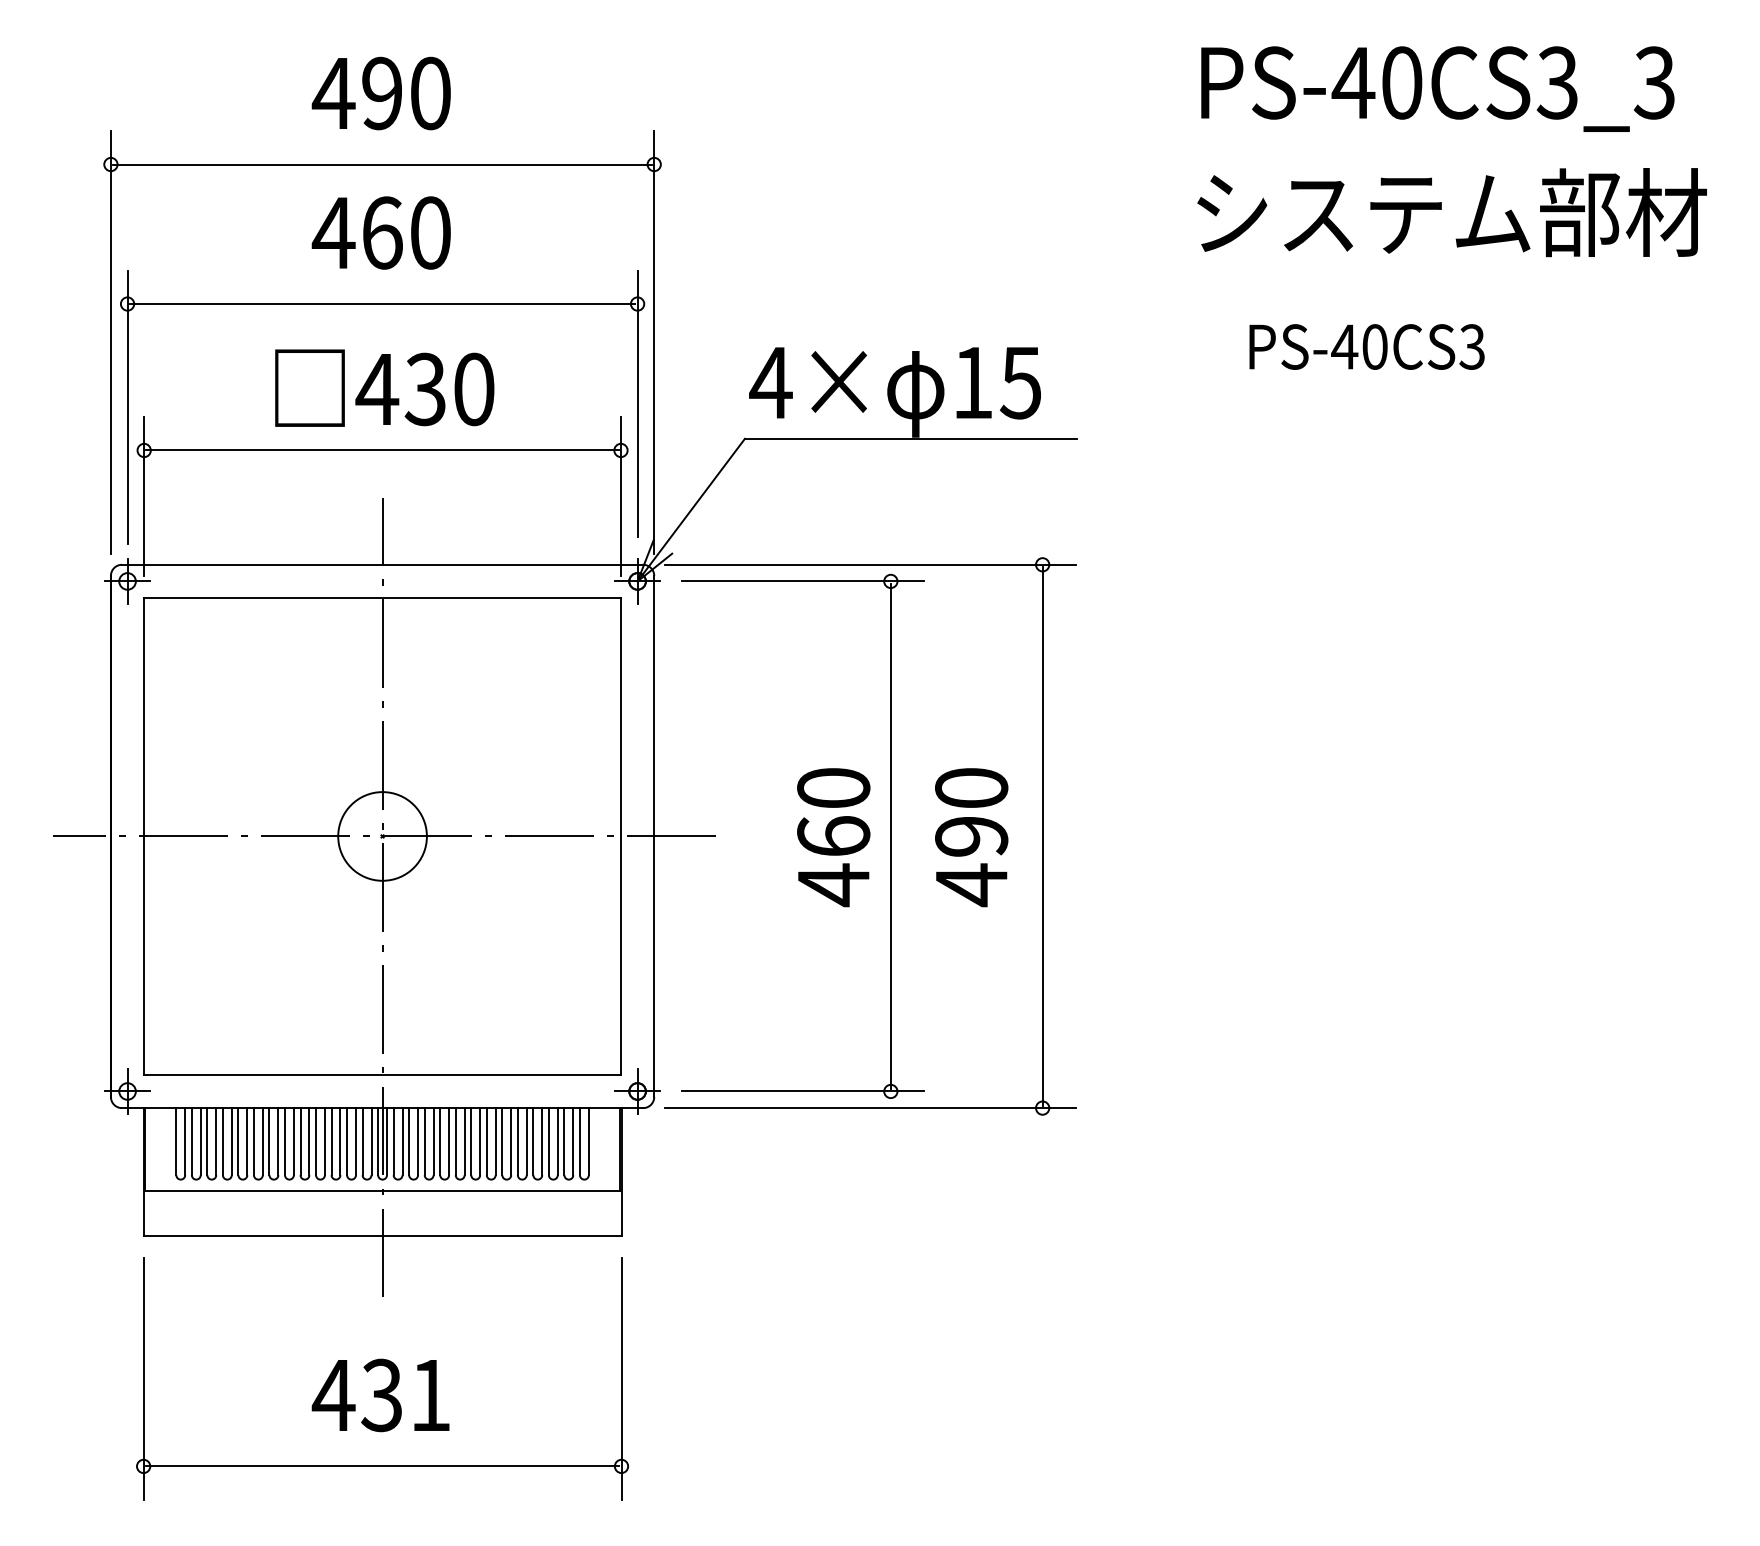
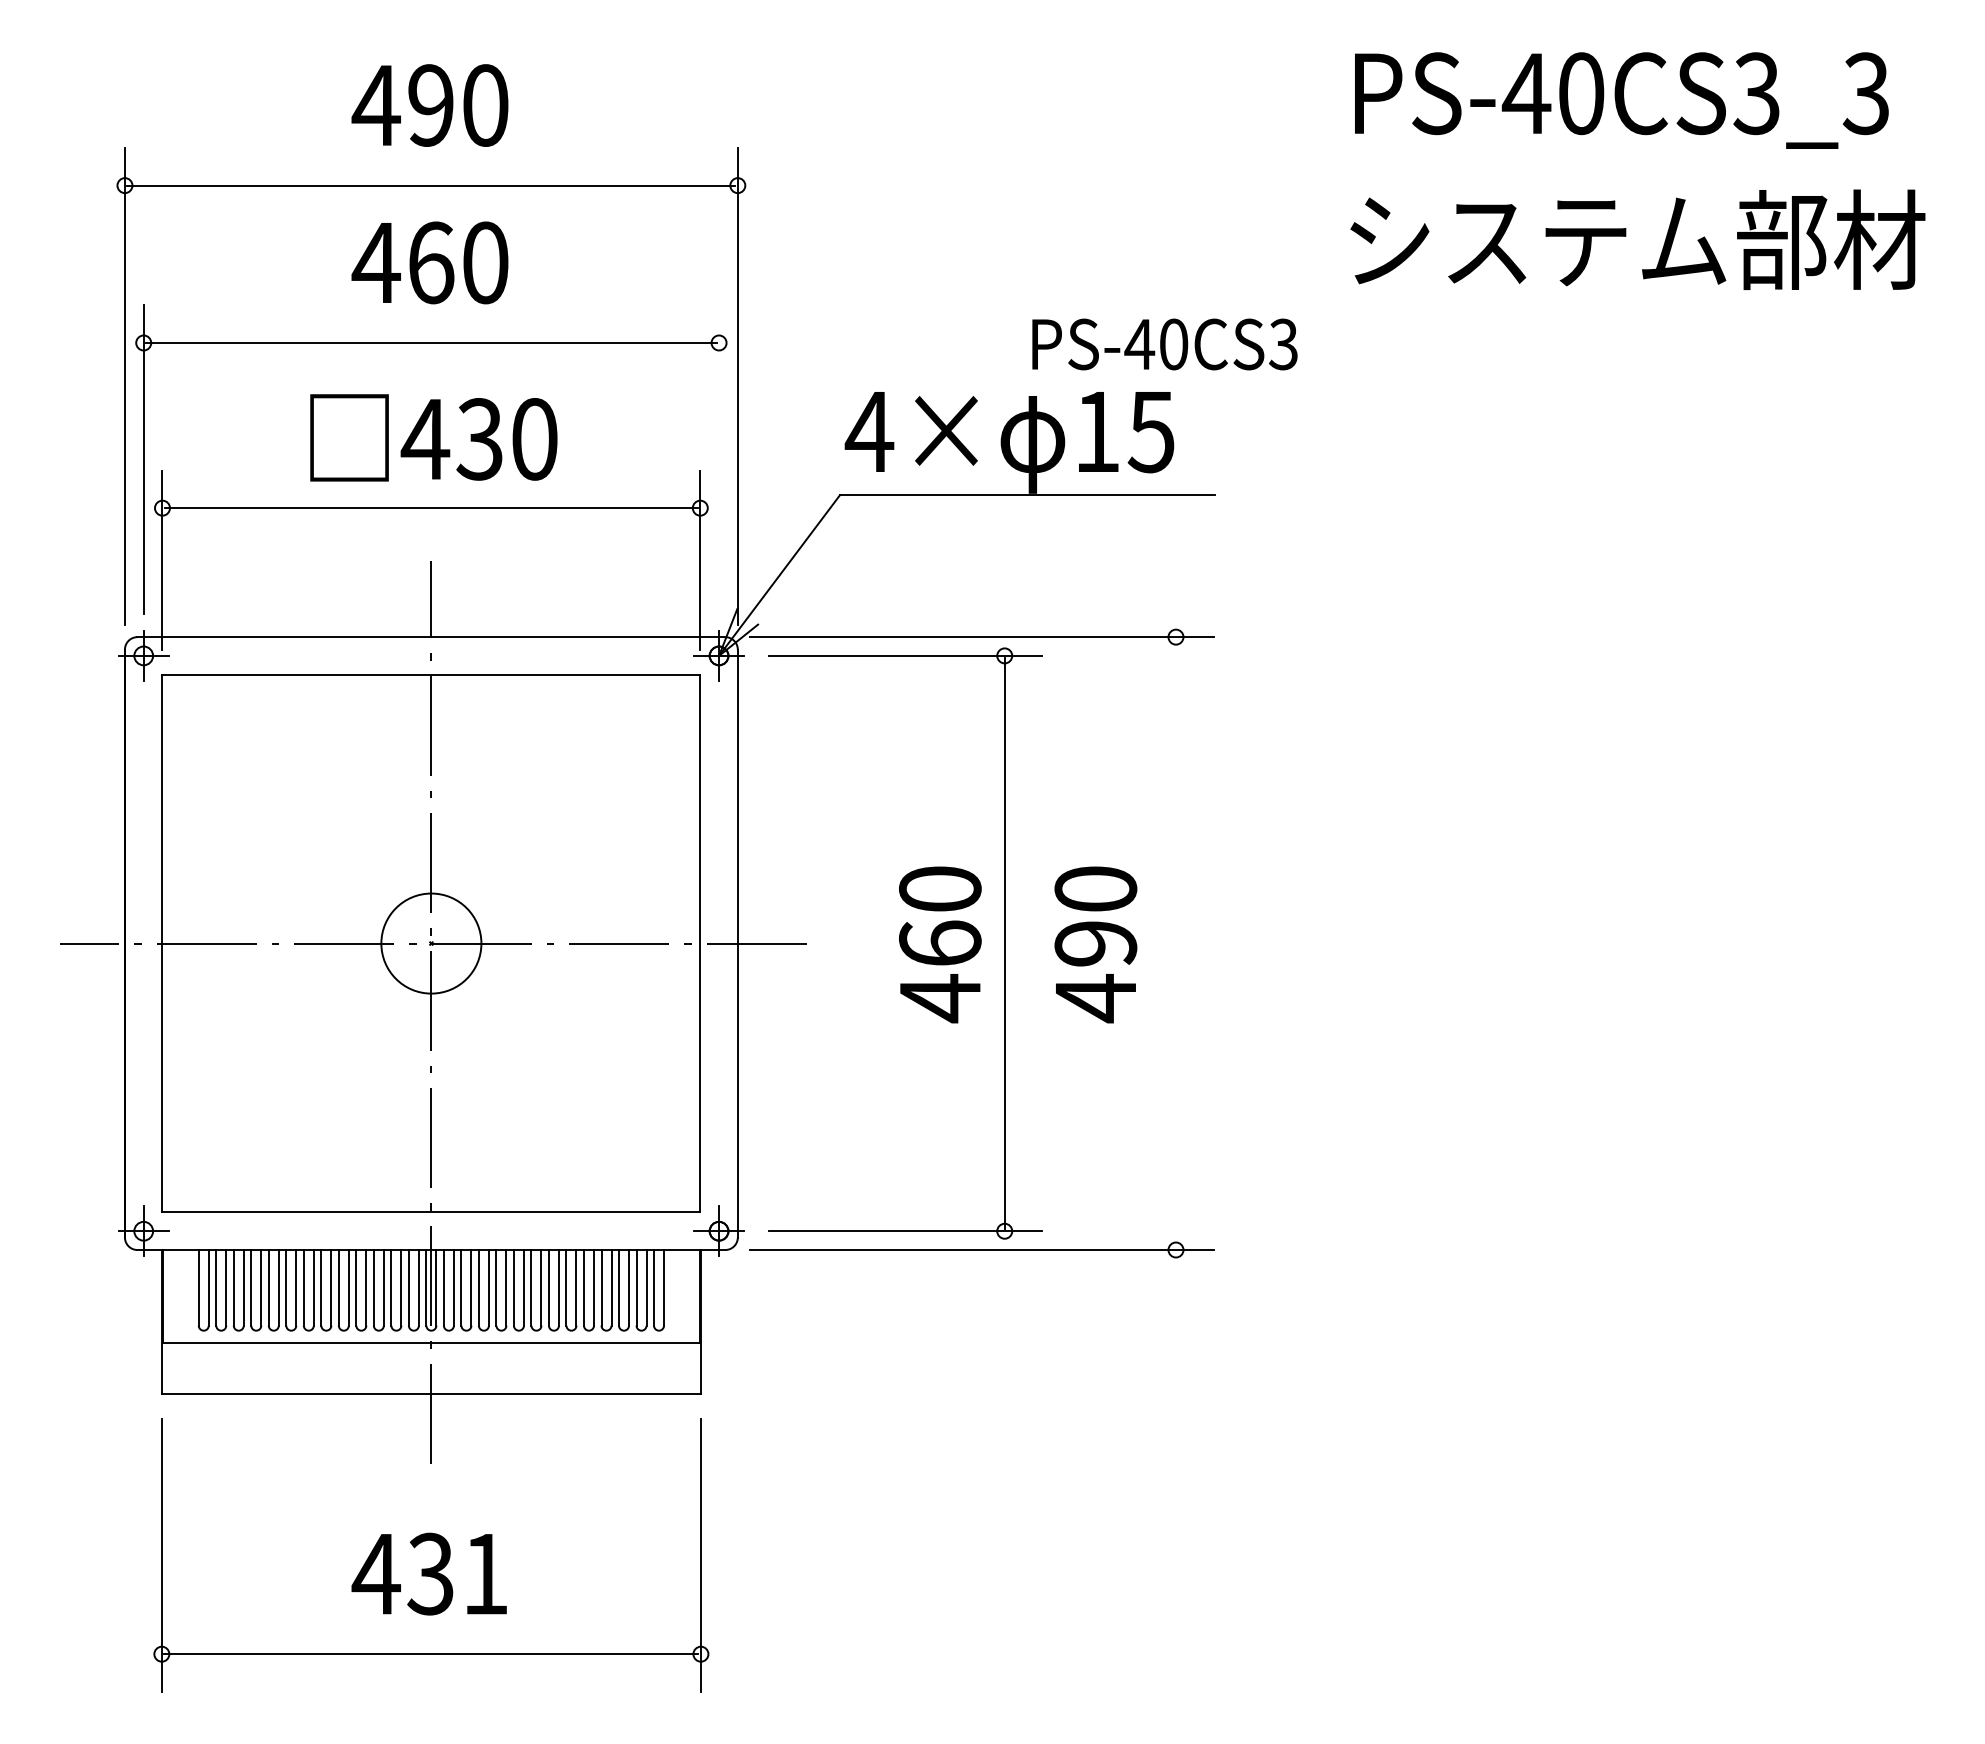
text: (1366, 347) -> (1164, 344), moved
line: (637, 403) -> (719, 455), removed
line: (1042, 836) -> (1175, 943), removed

